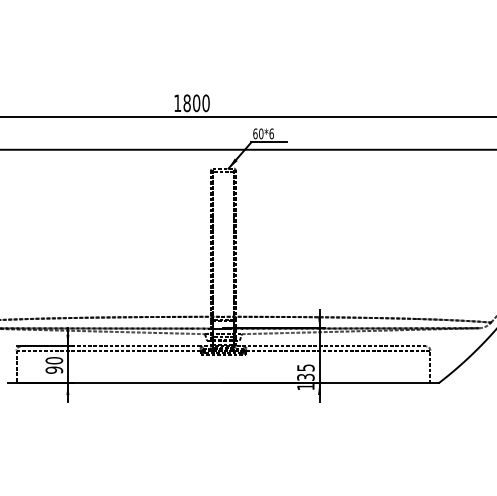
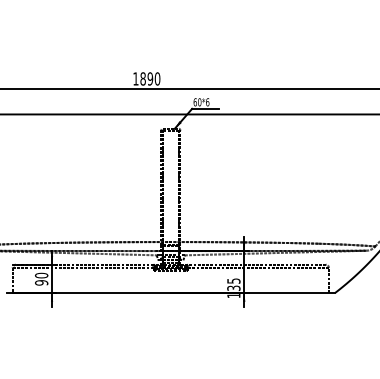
text: (195, 102) -> (149, 78), 1800 -> 1890

